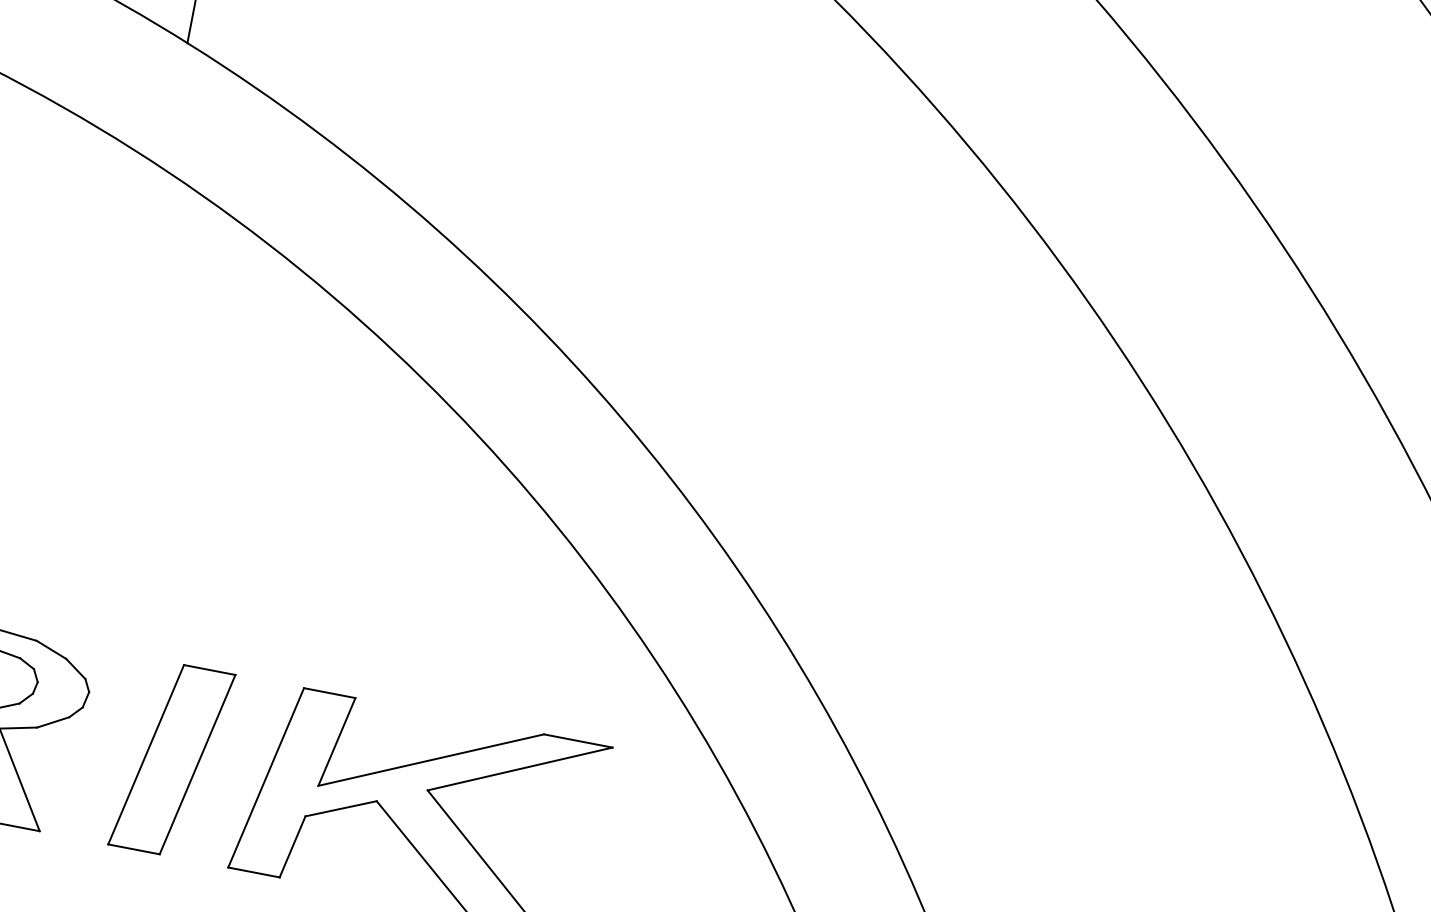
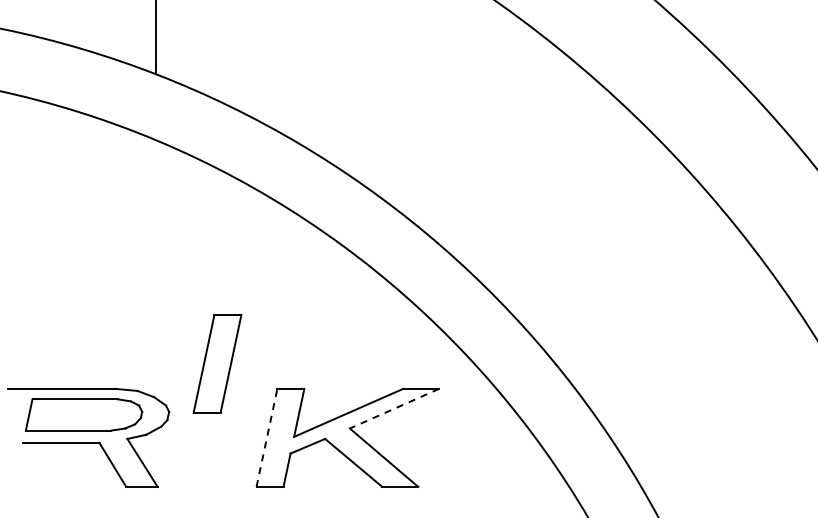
part: (171, 758) -> (217, 363), moved
line: (520, 768) -> (394, 408), solid -> dashed
line: (267, 777) -> (267, 437), solid -> dashed

